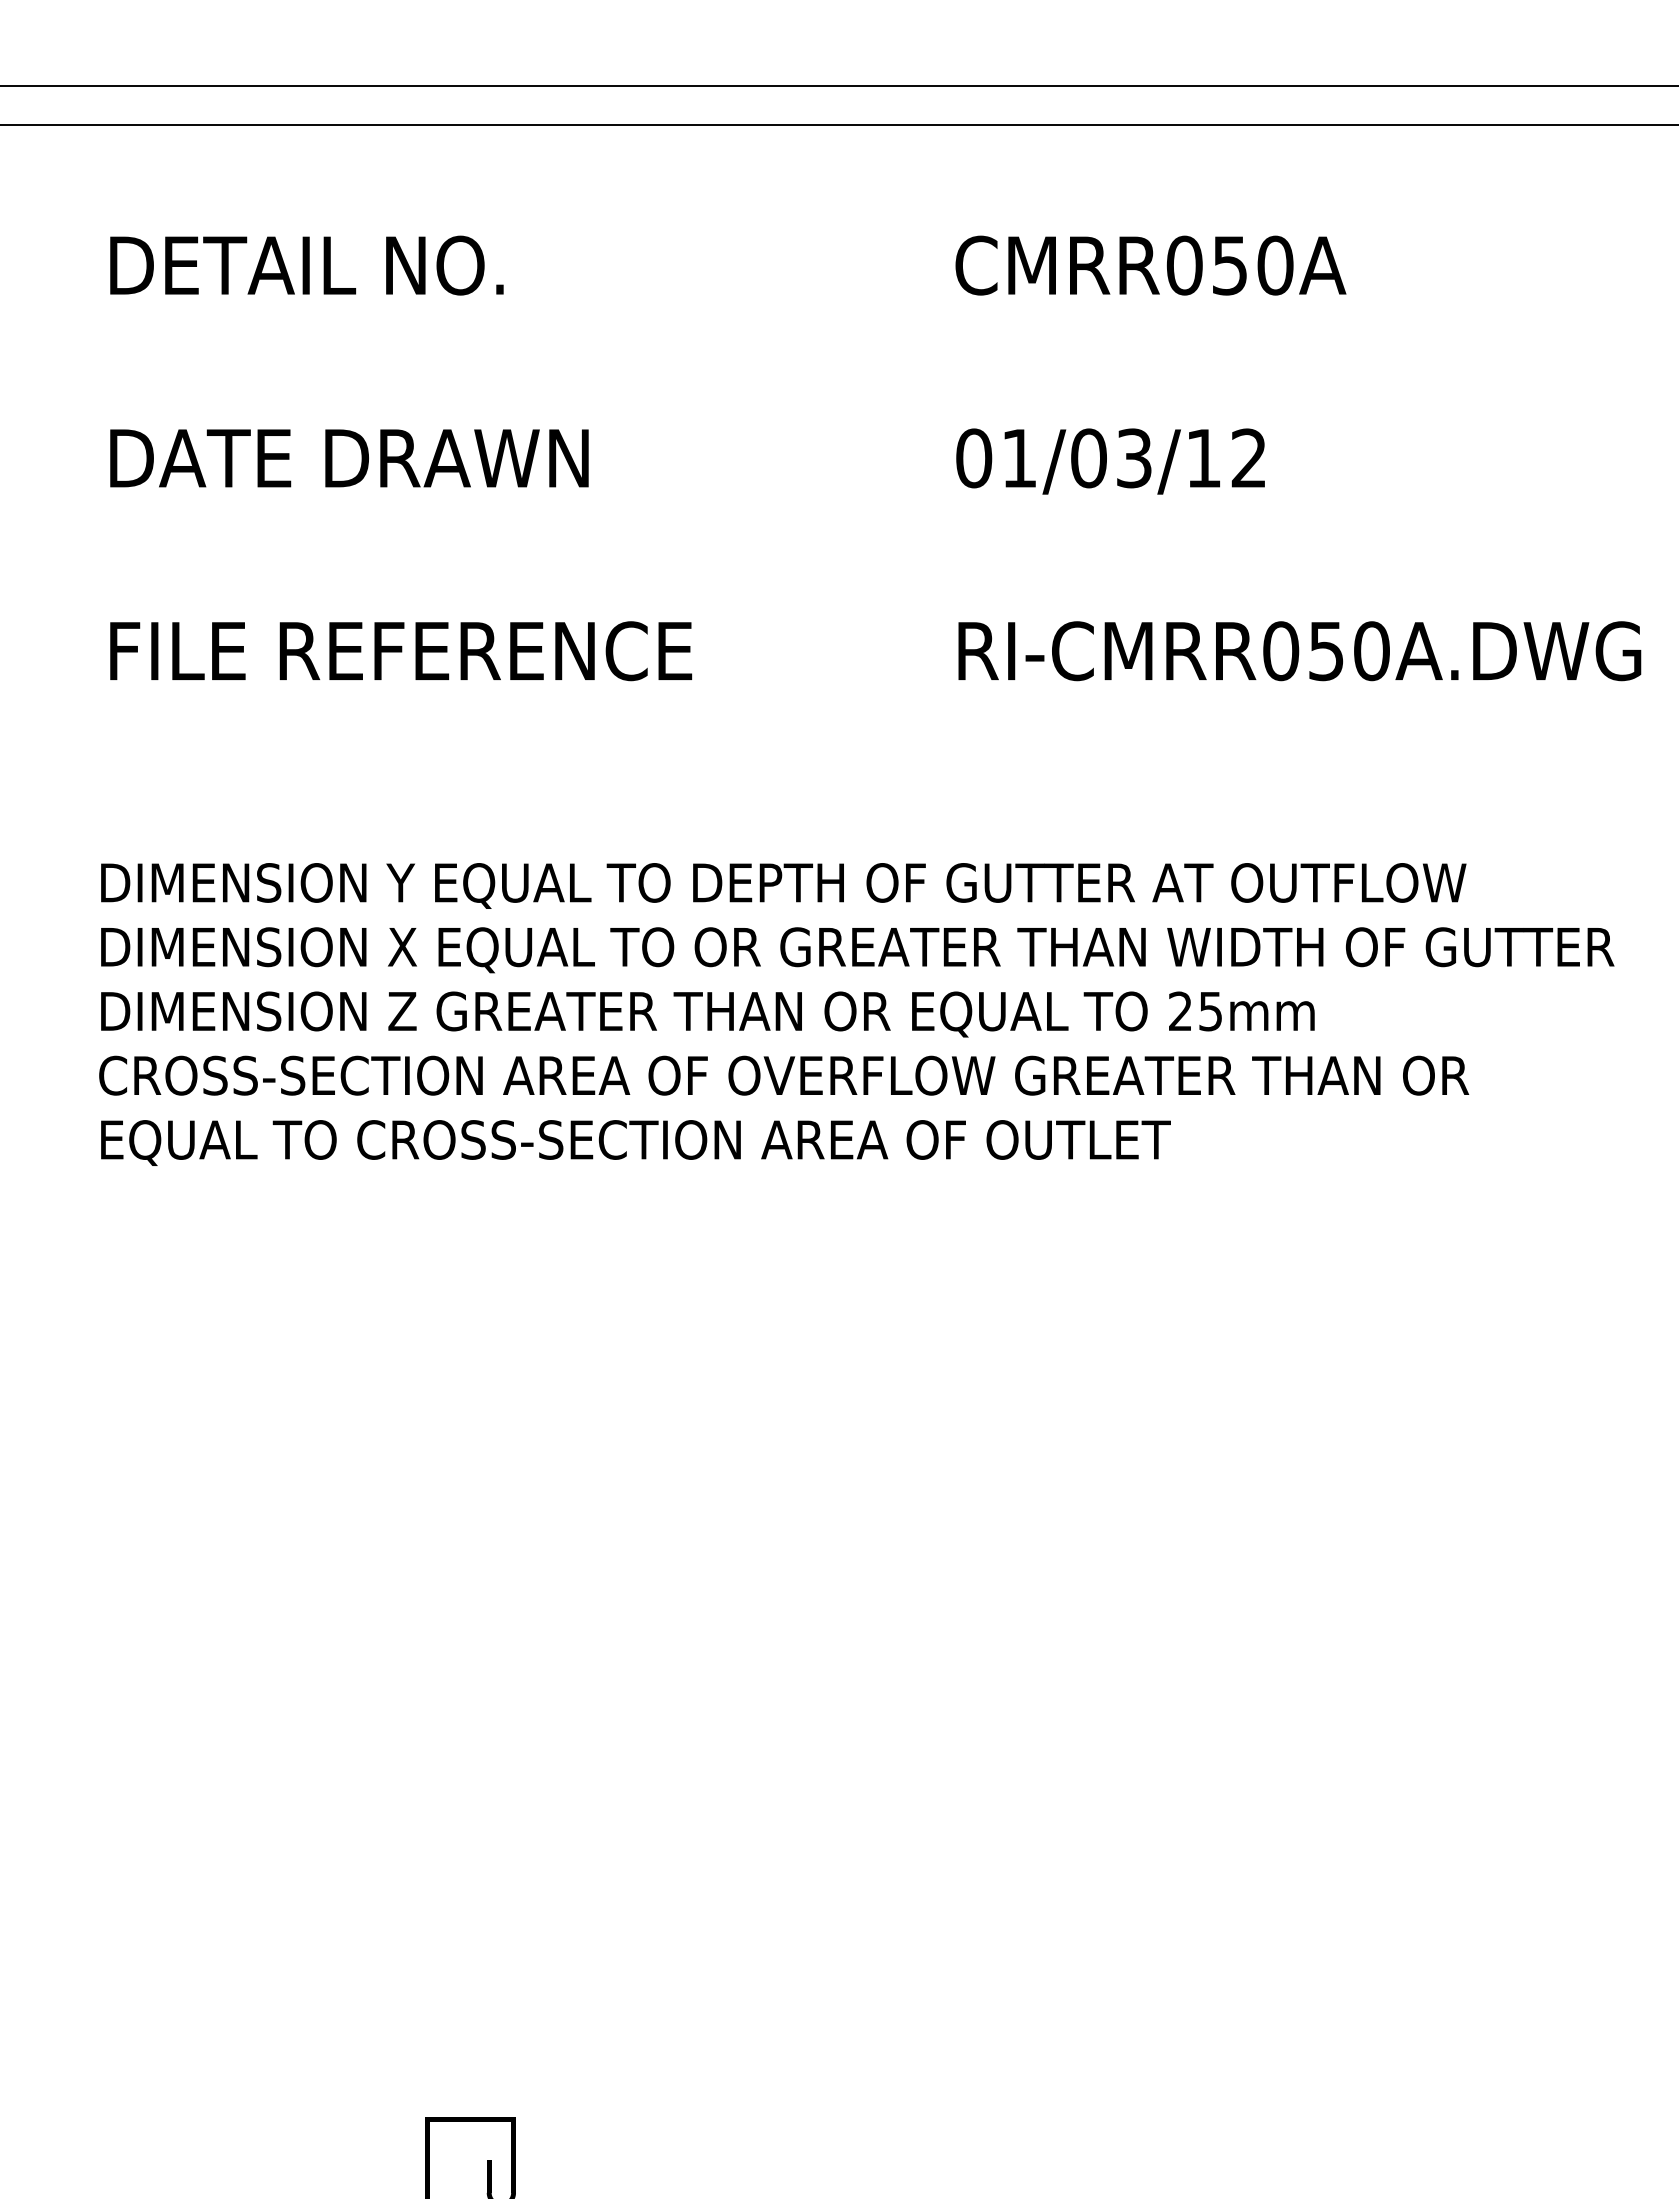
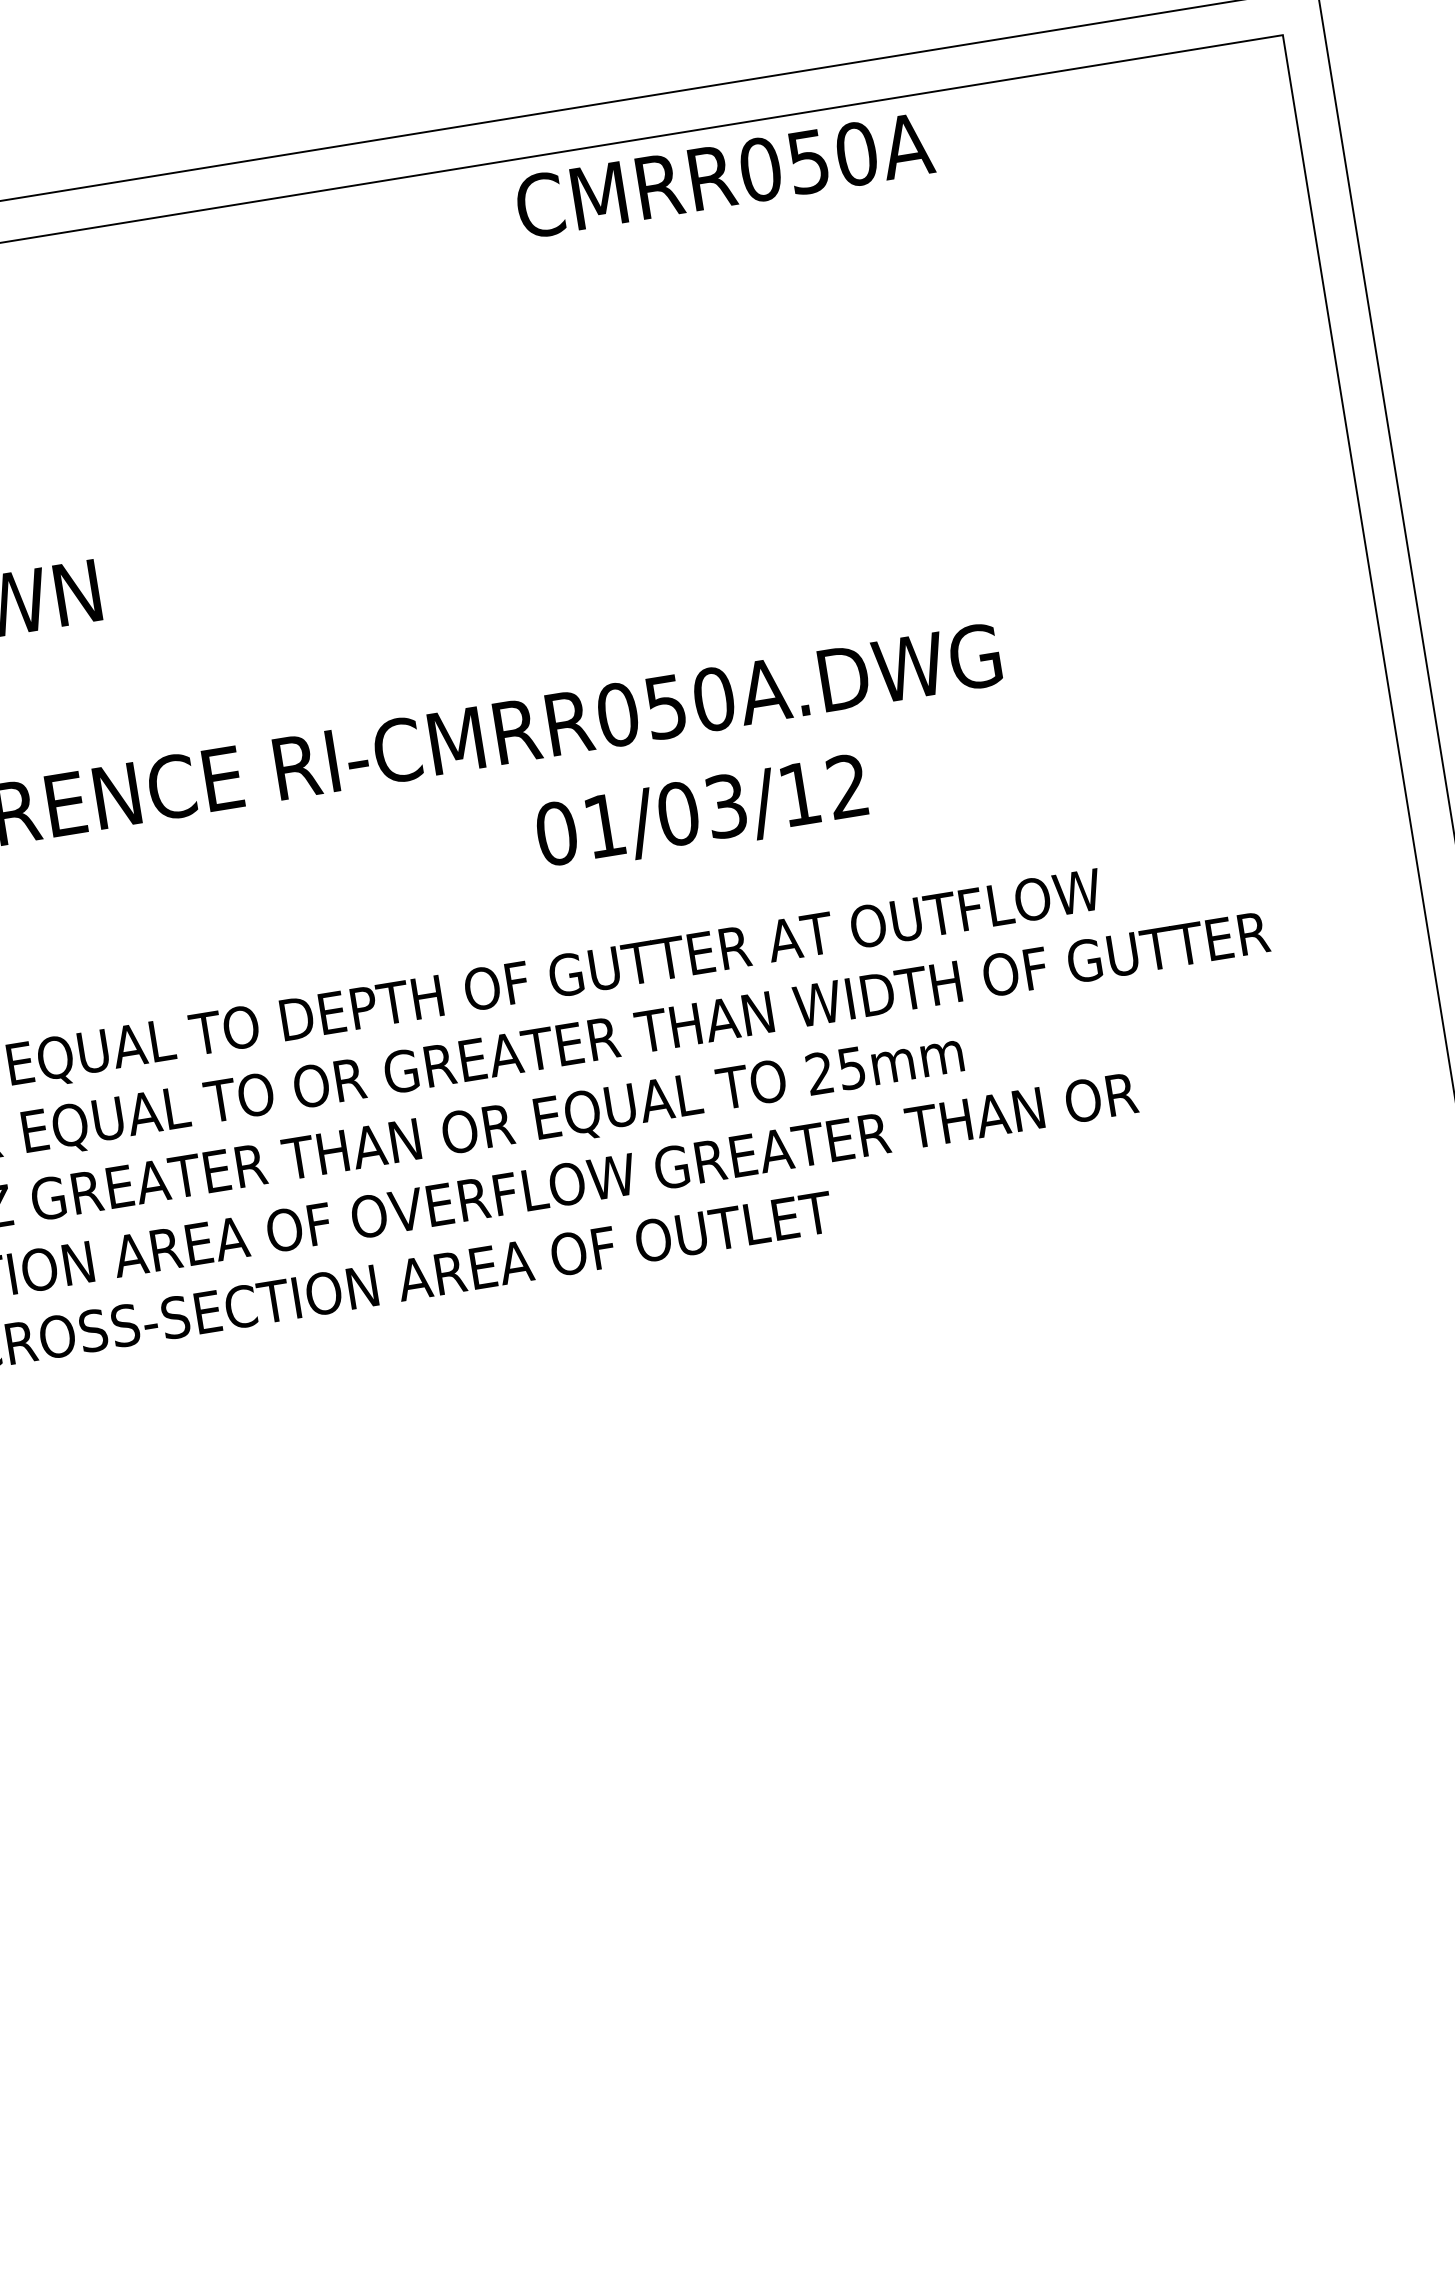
text: (1150, 265) -> (724, 175), moved
text: (1110, 461) -> (701, 813), moved
text: (1299, 651) -> (637, 712), moved

